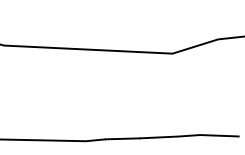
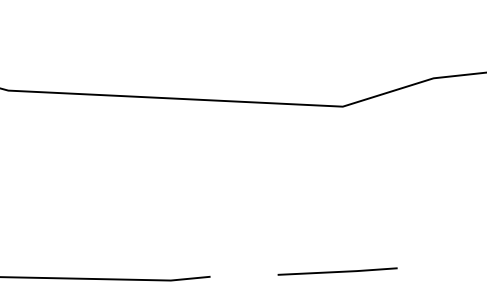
line: (219, 135) -> (436, 269), removed
line: (122, 138) -> (243, 275), removed

